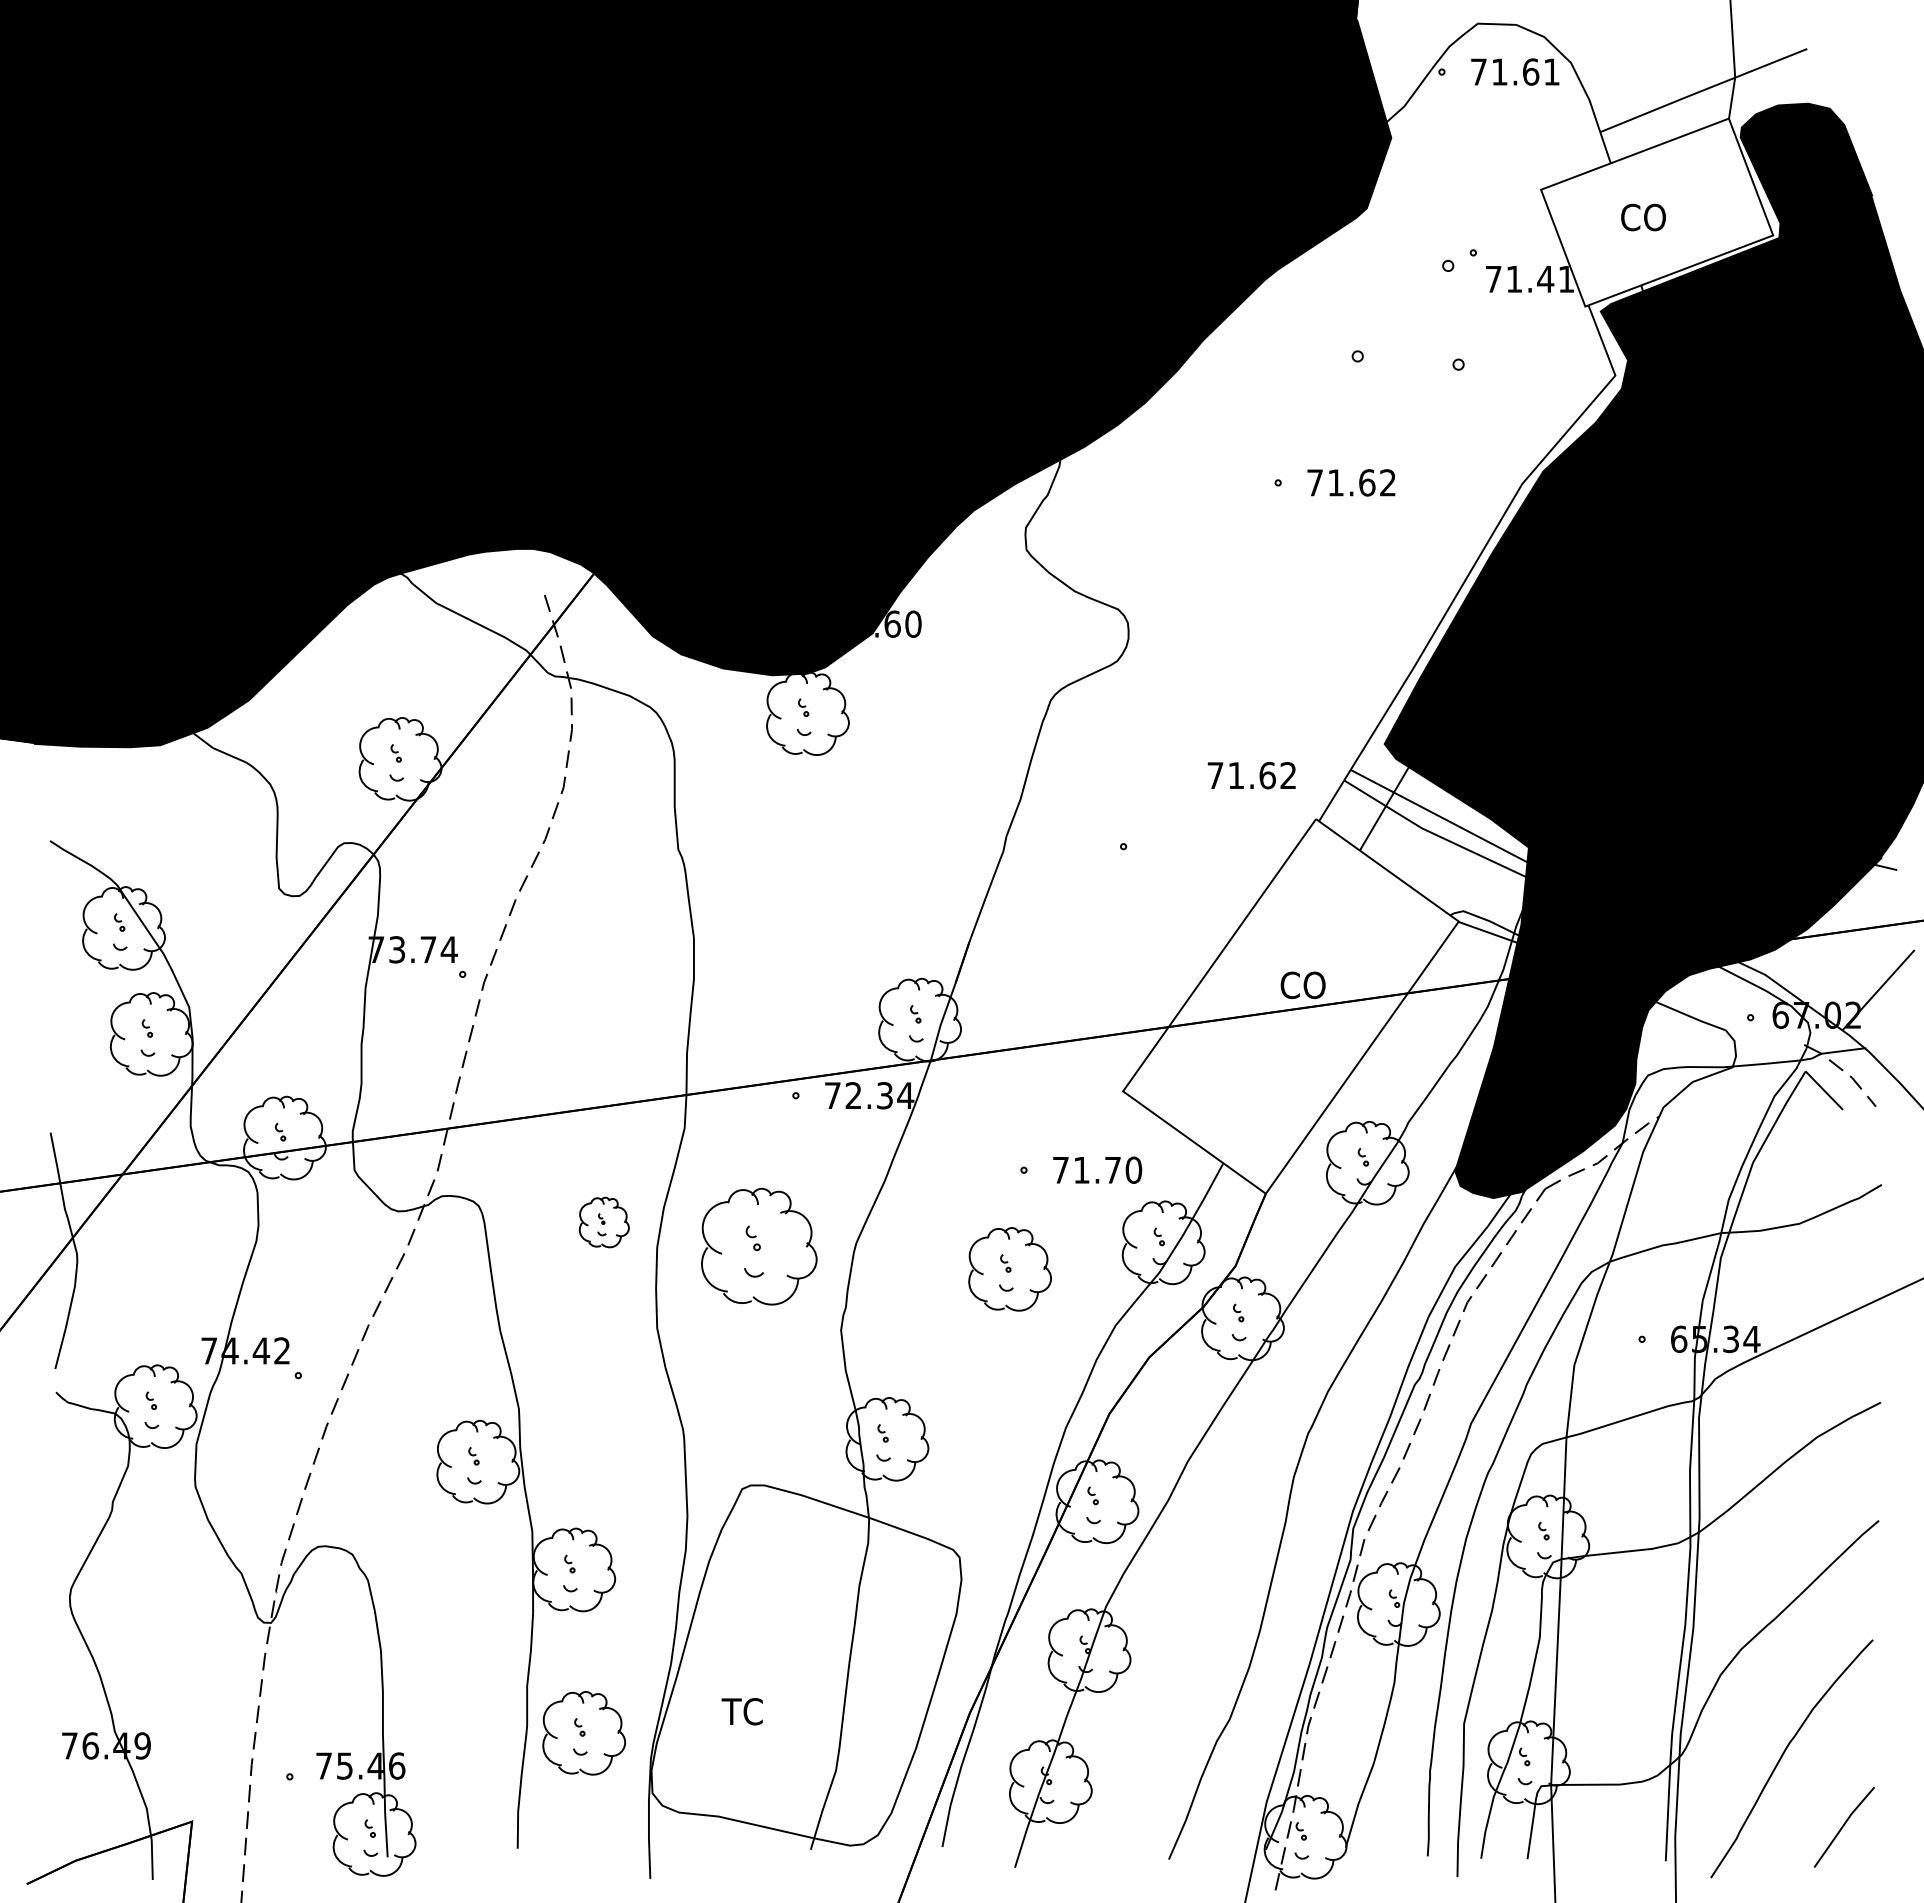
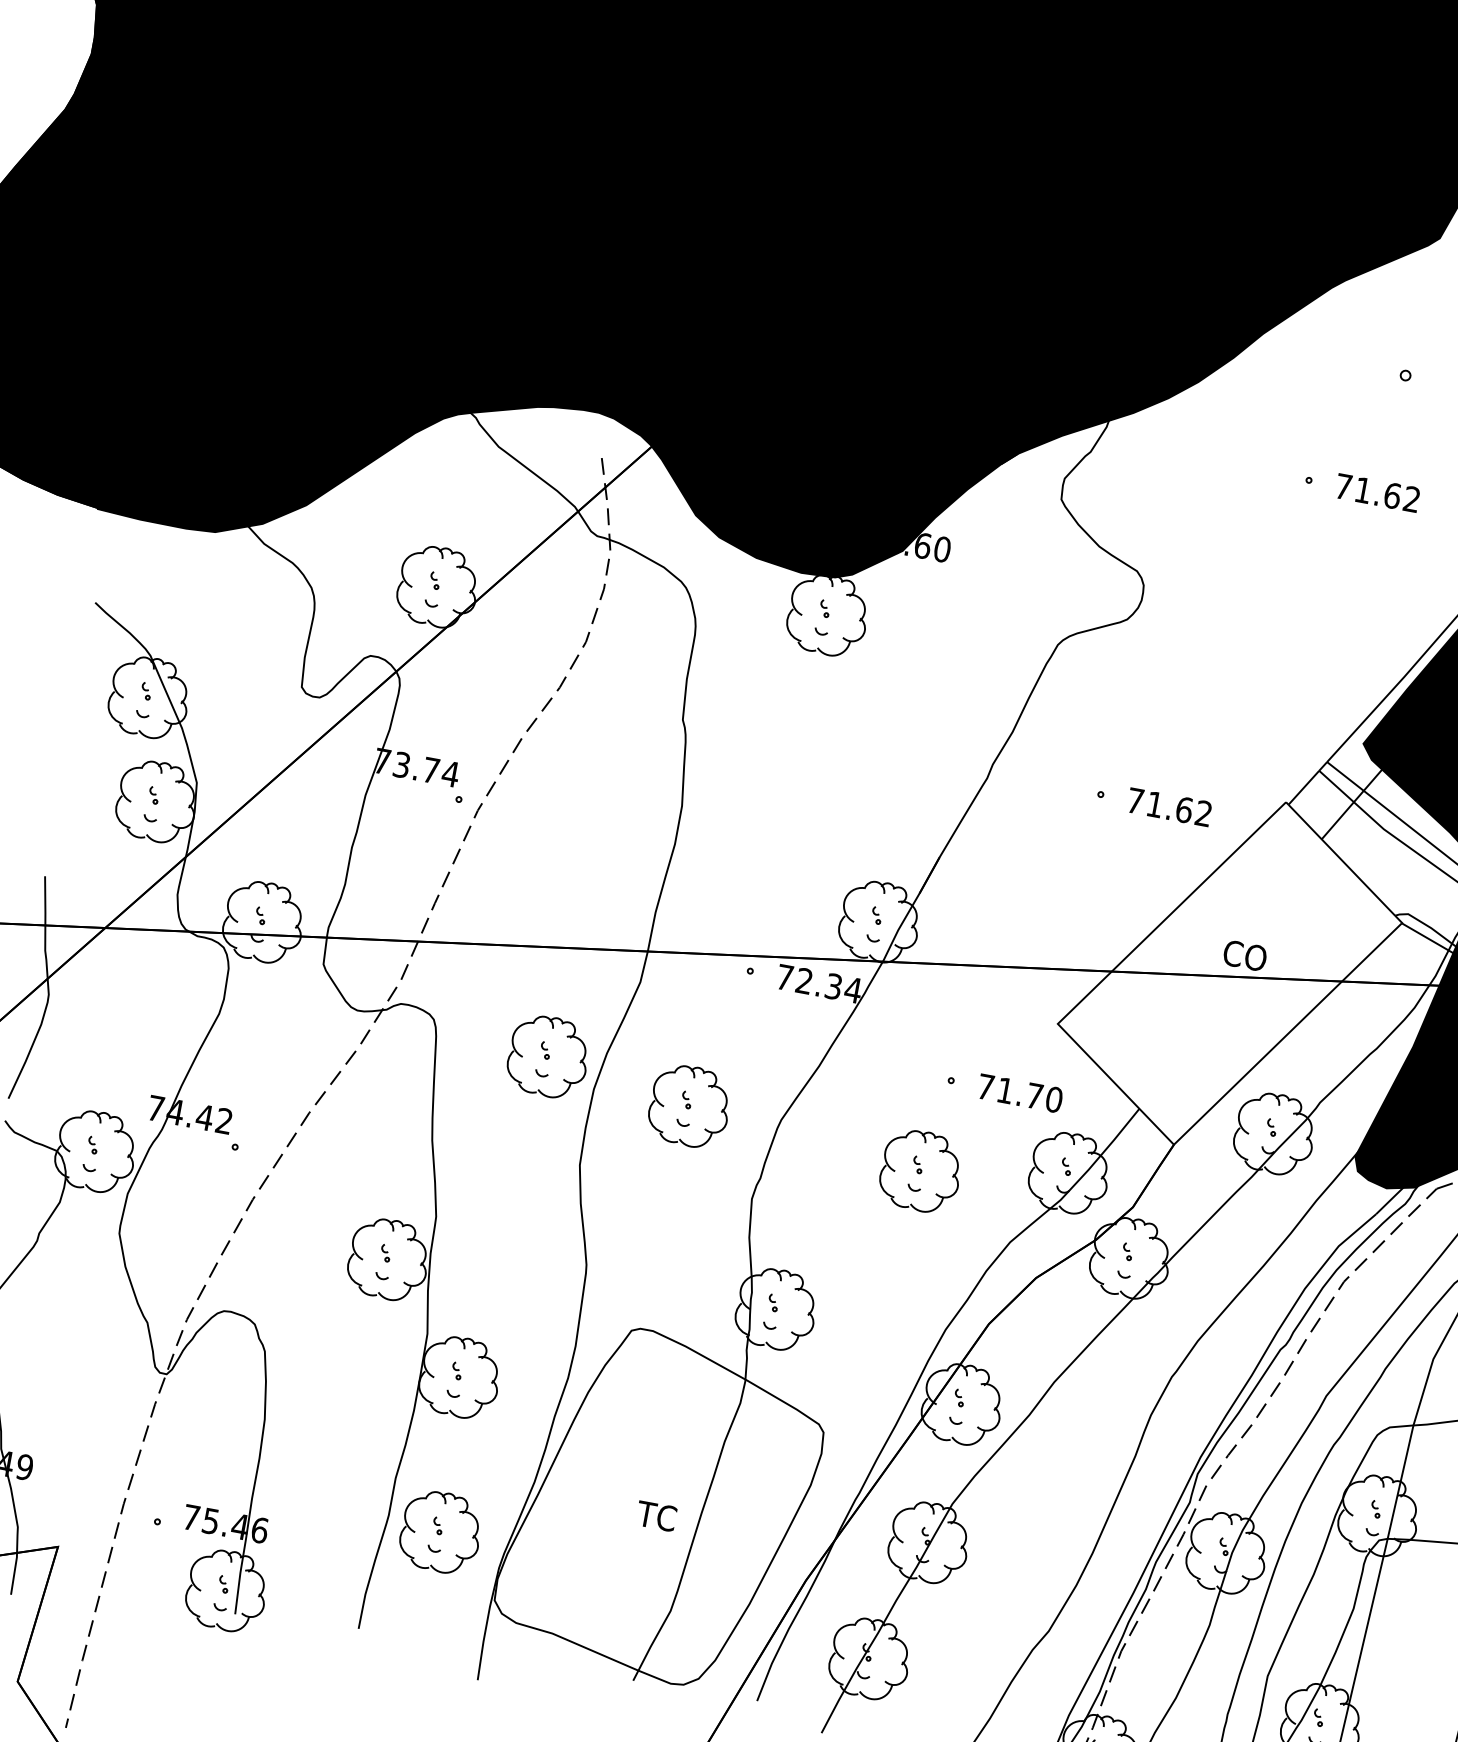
text: (1251, 775) -> (1169, 807), moved
part: (604, 1222) -> (548, 1056), size x1.67
part: (759, 1246) -> (689, 1106), size x0.71
text: (741, 1711) -> (655, 1515), moved

